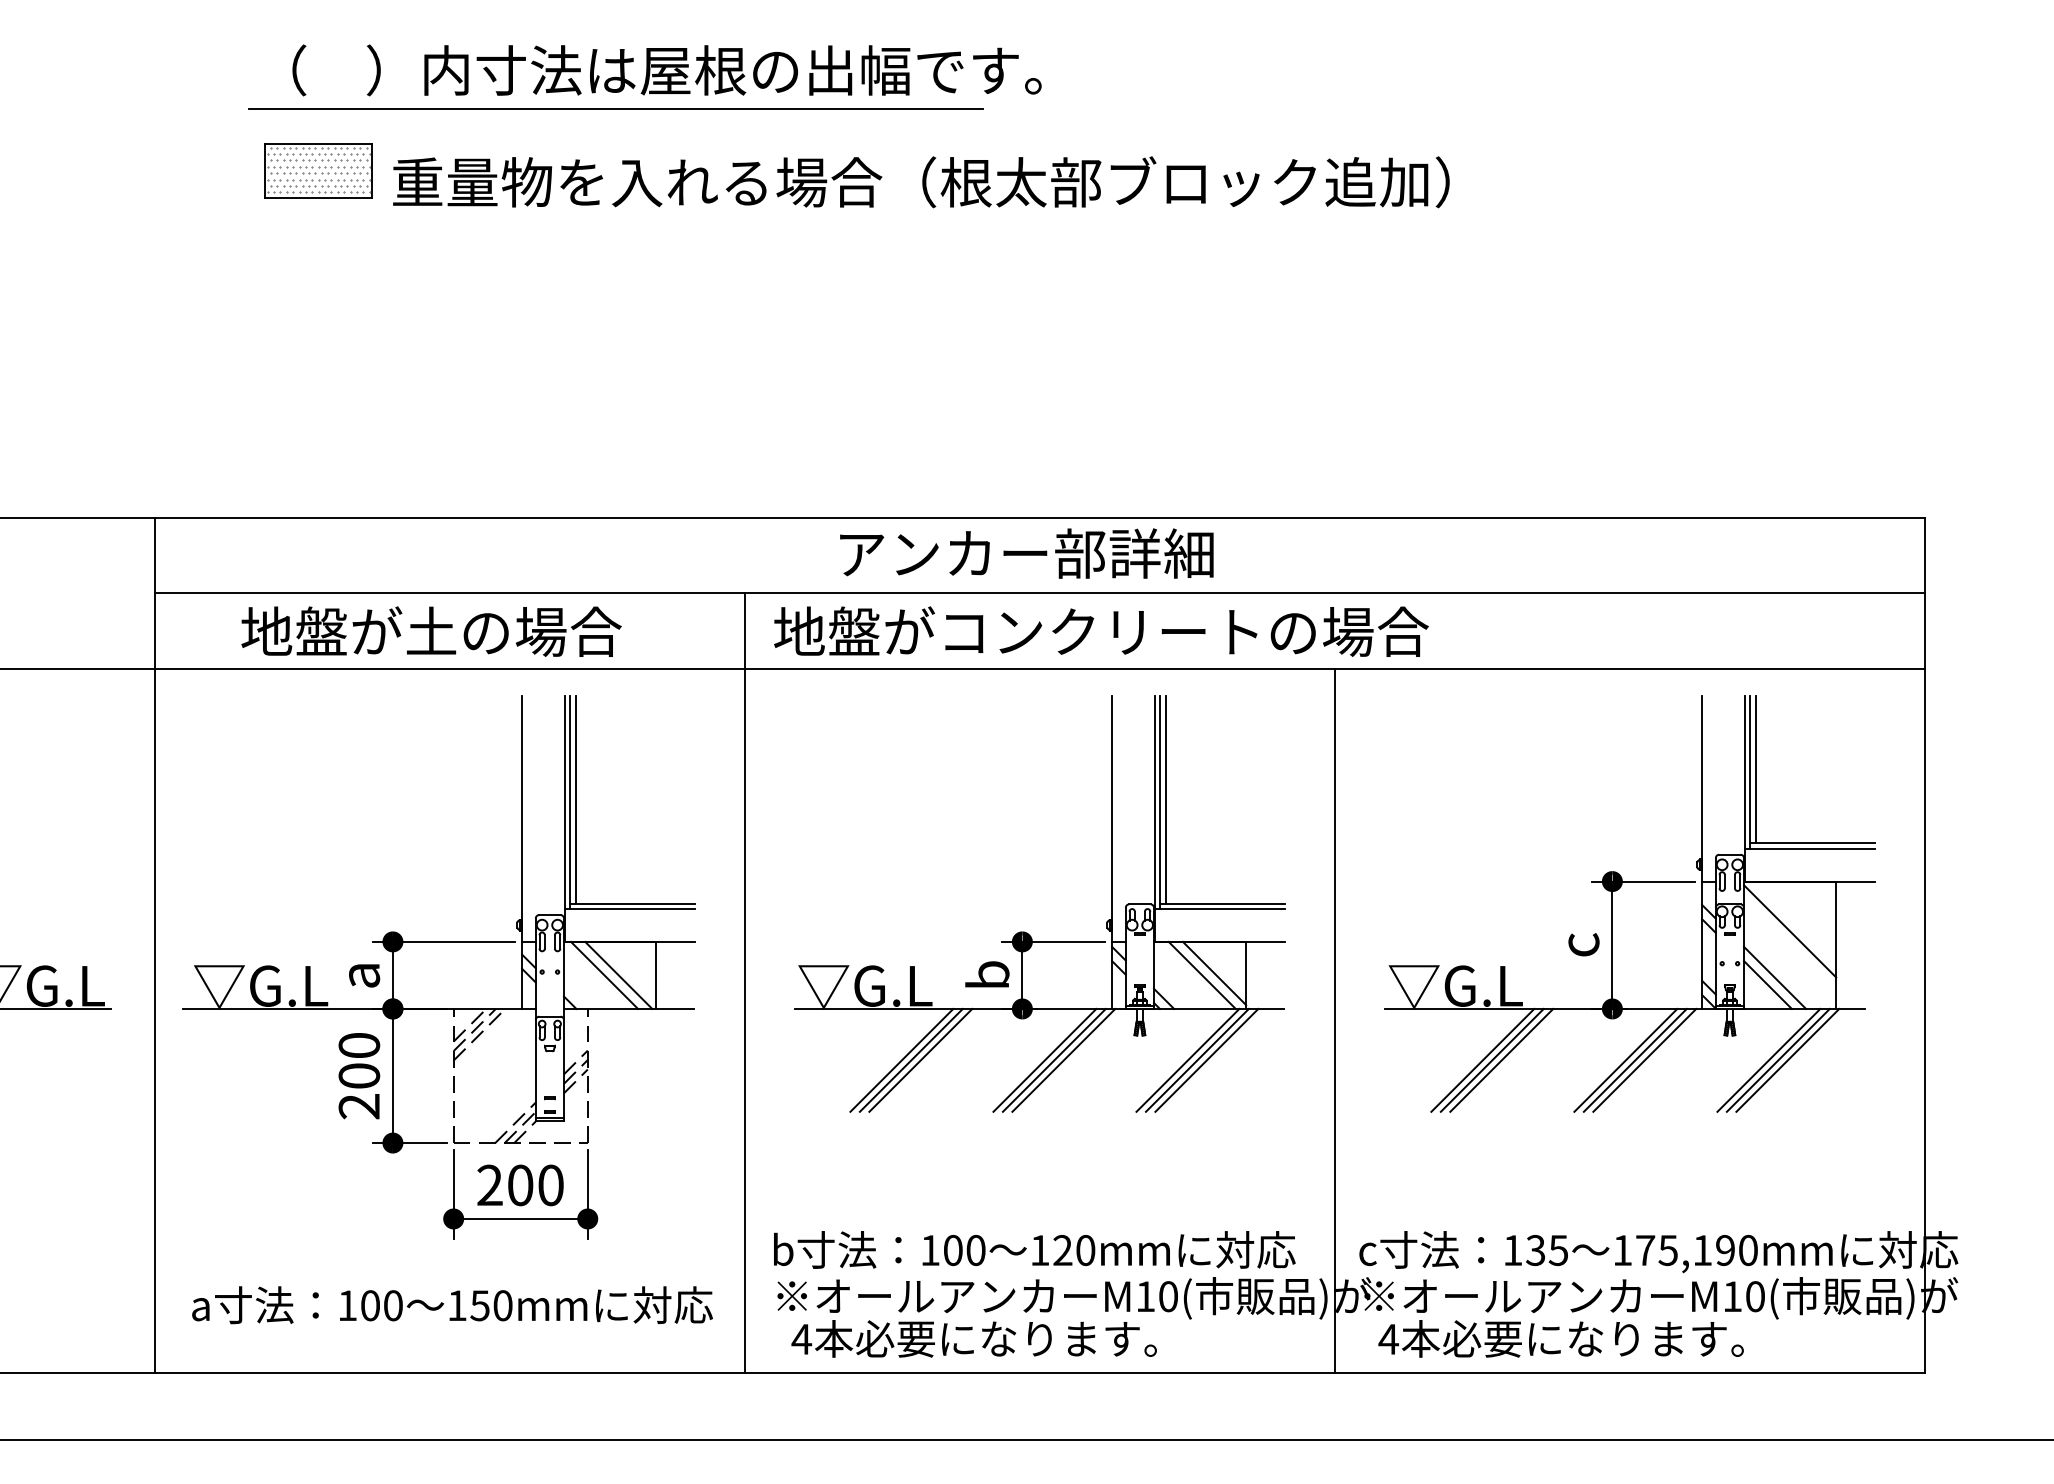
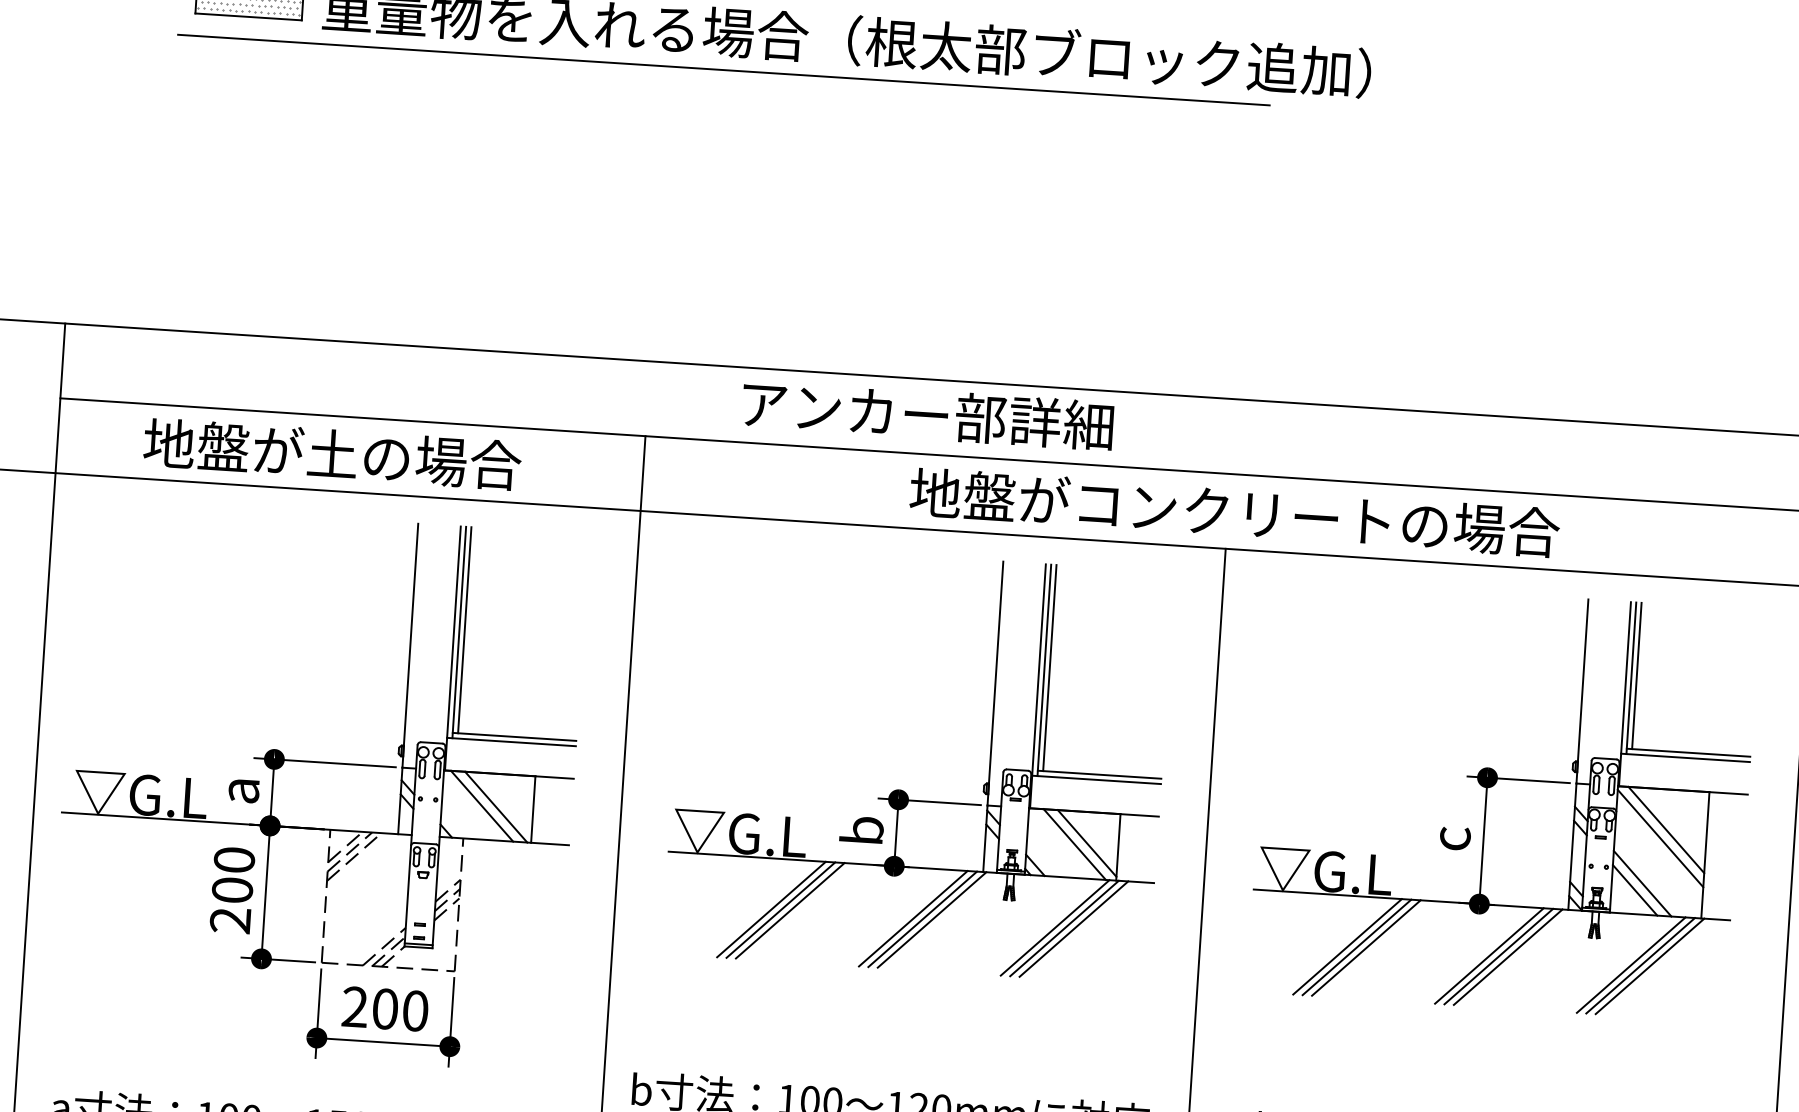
line: (799, 220) -> (723, 70), added
text: (1101, 631) -> (1234, 512), moved
line: (1795, 922) -> (1666, 830), added

